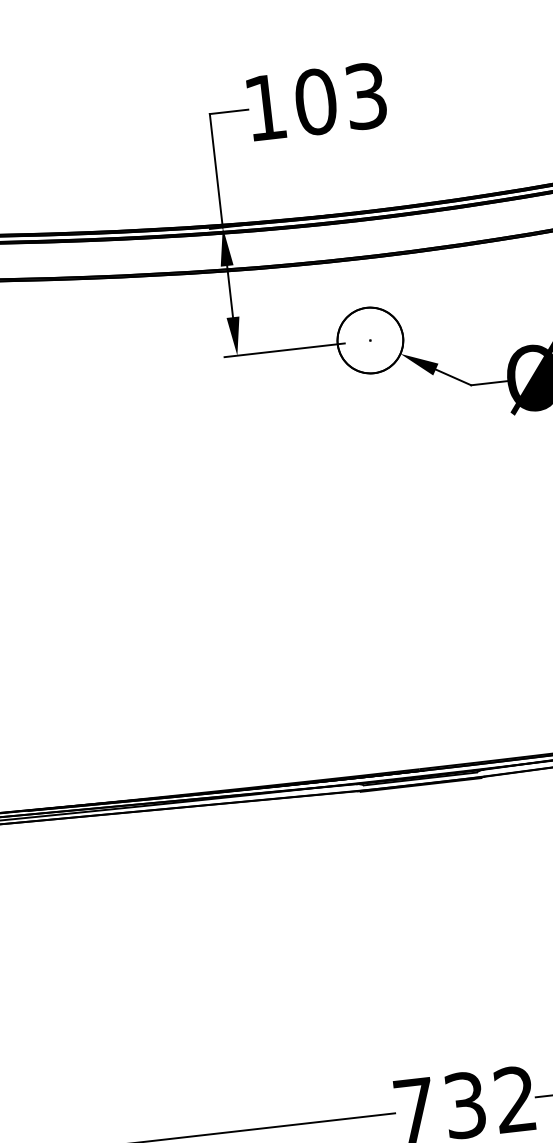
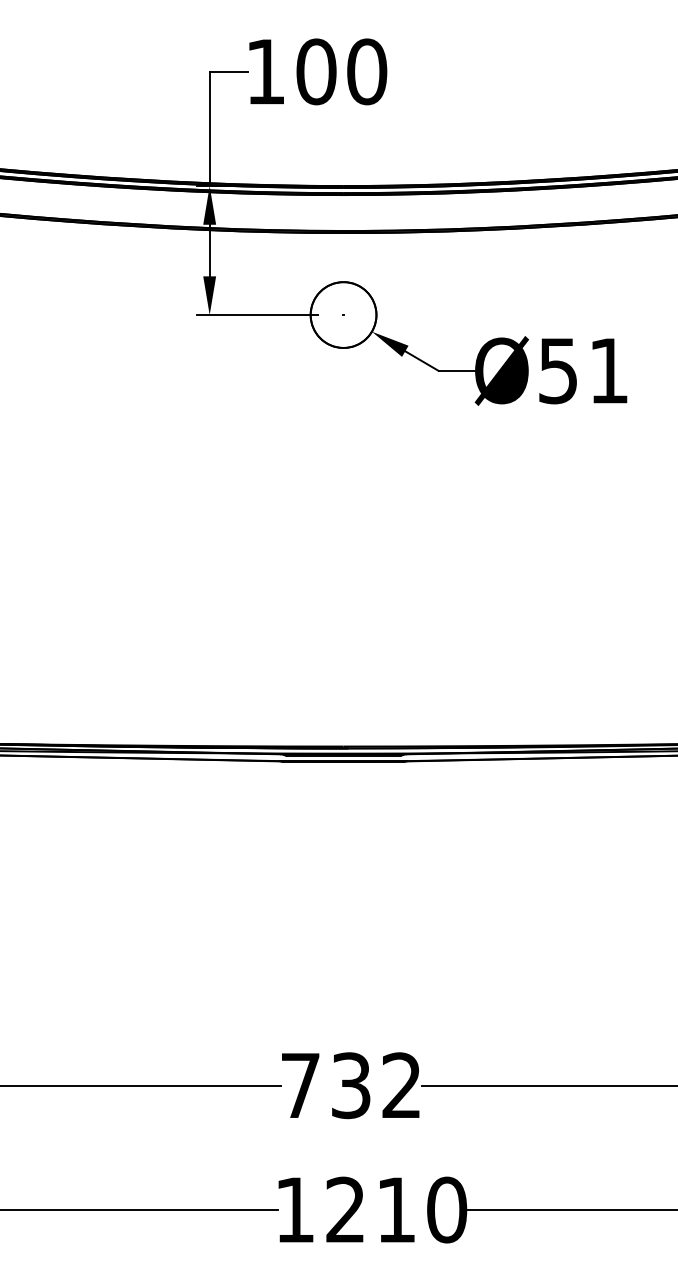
text: (366, 95) -> (367, 71), 103 -> 100

